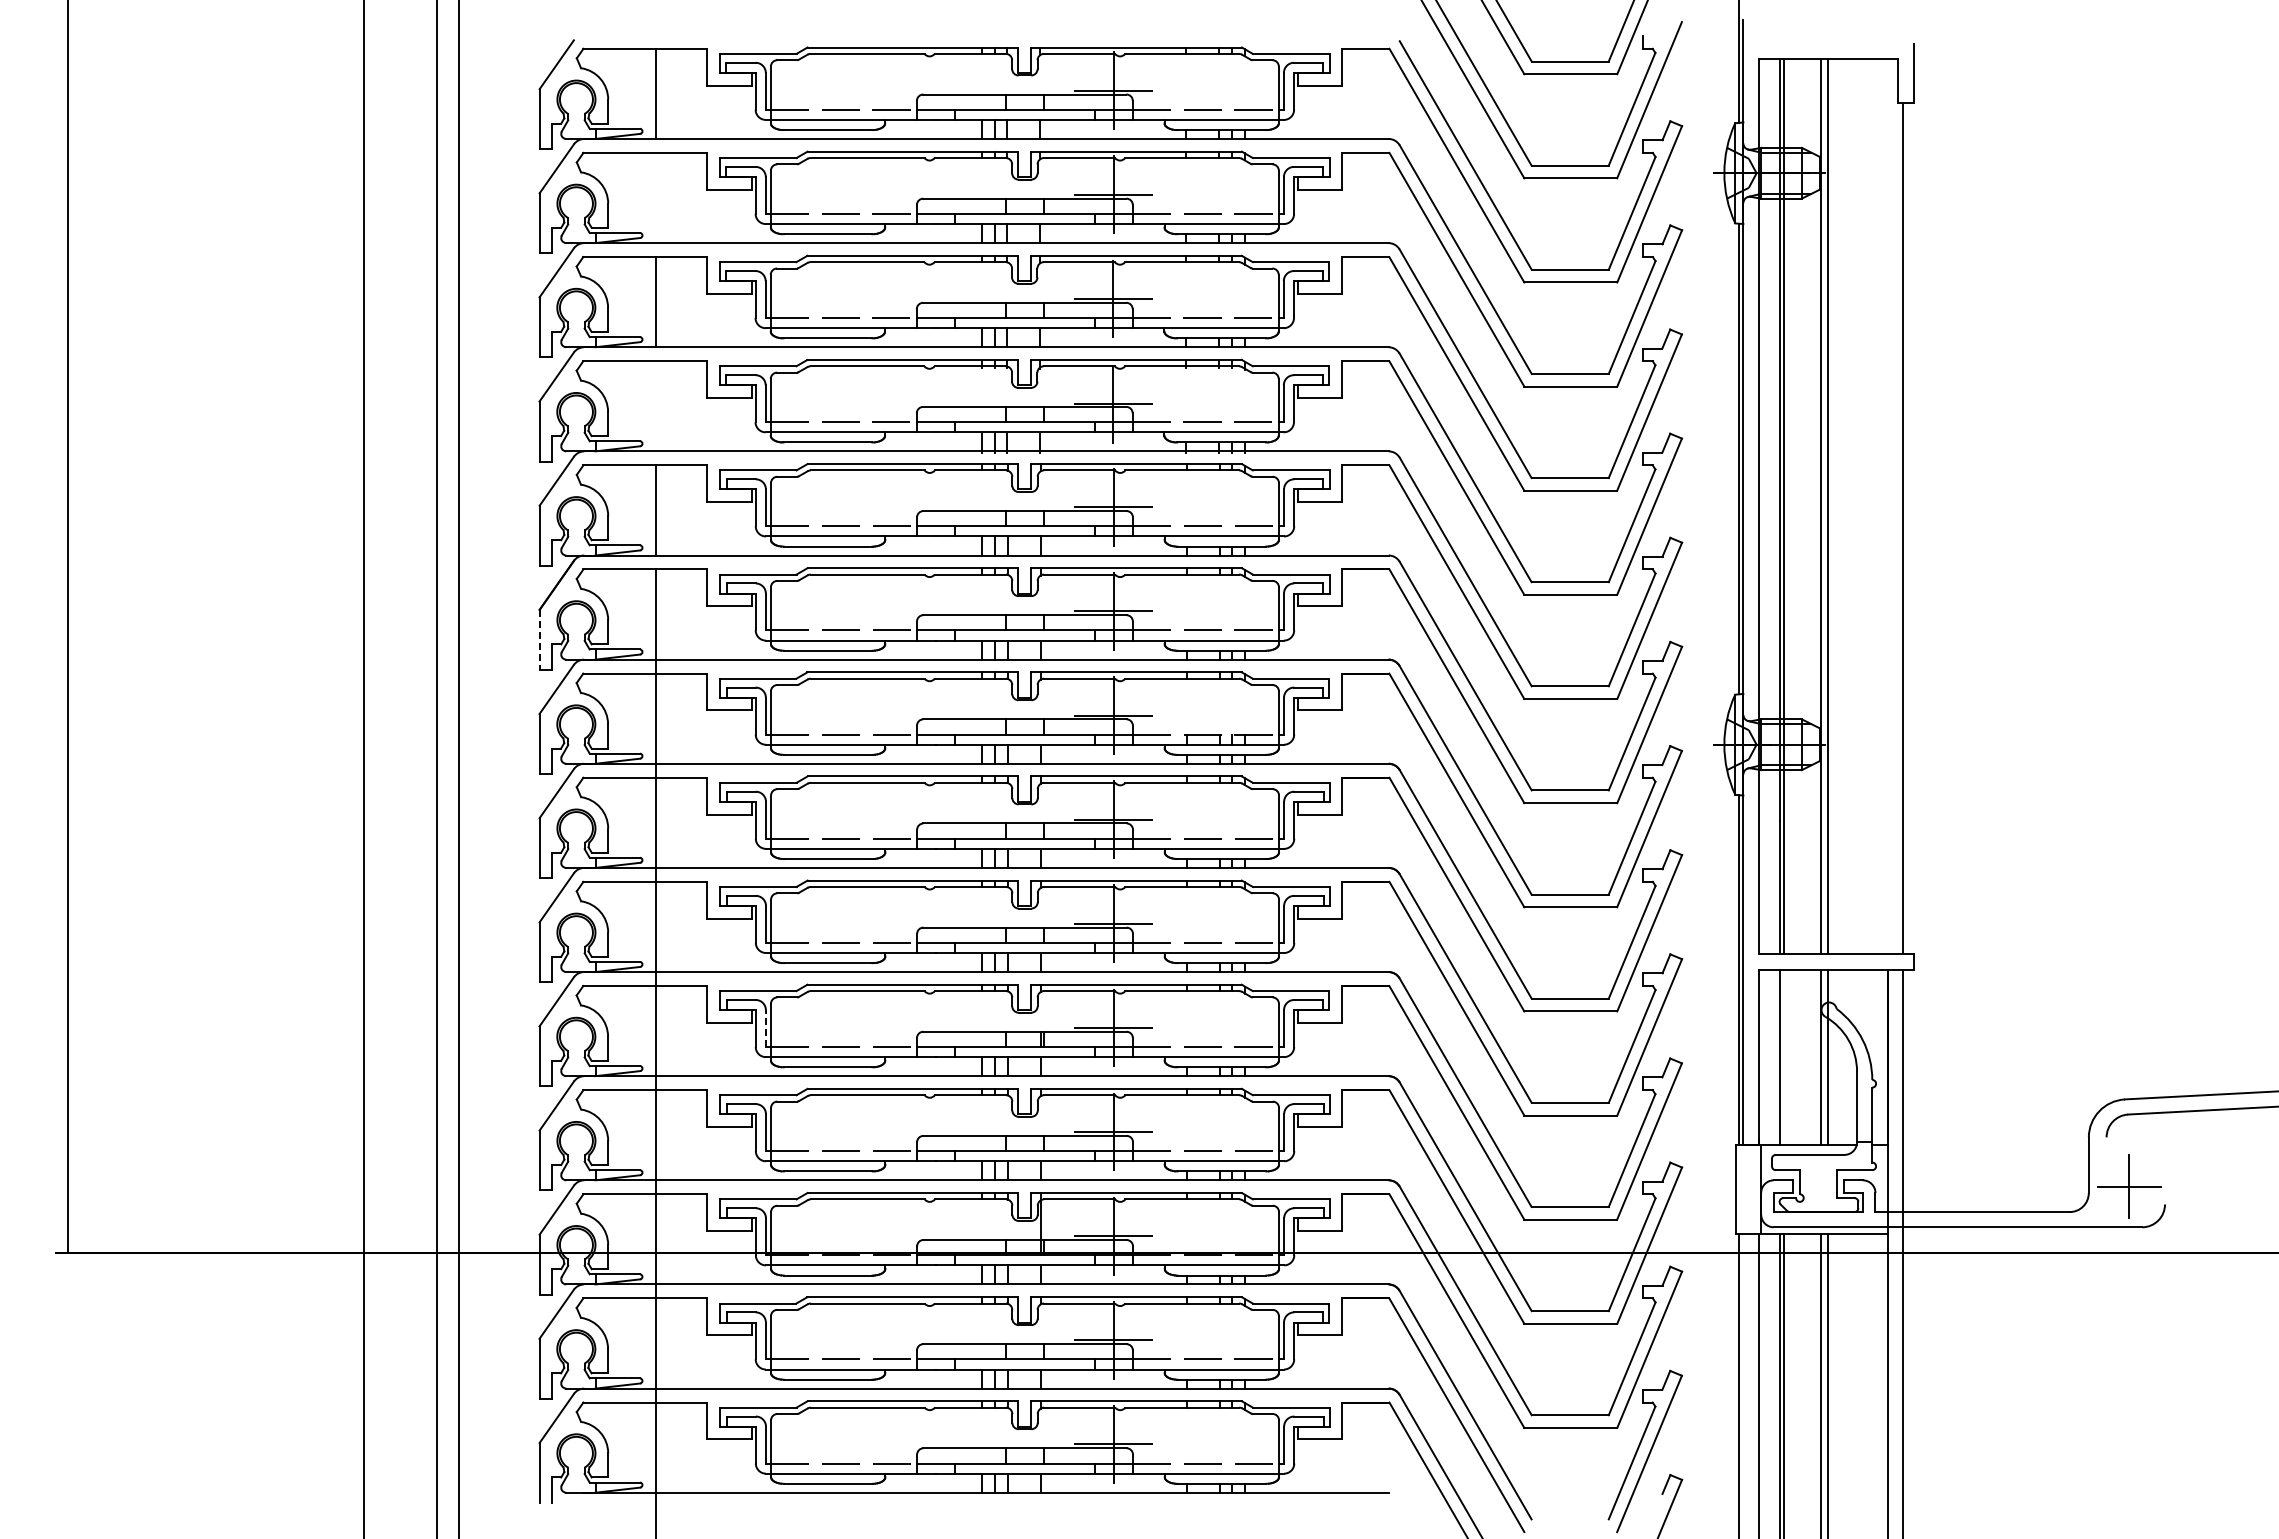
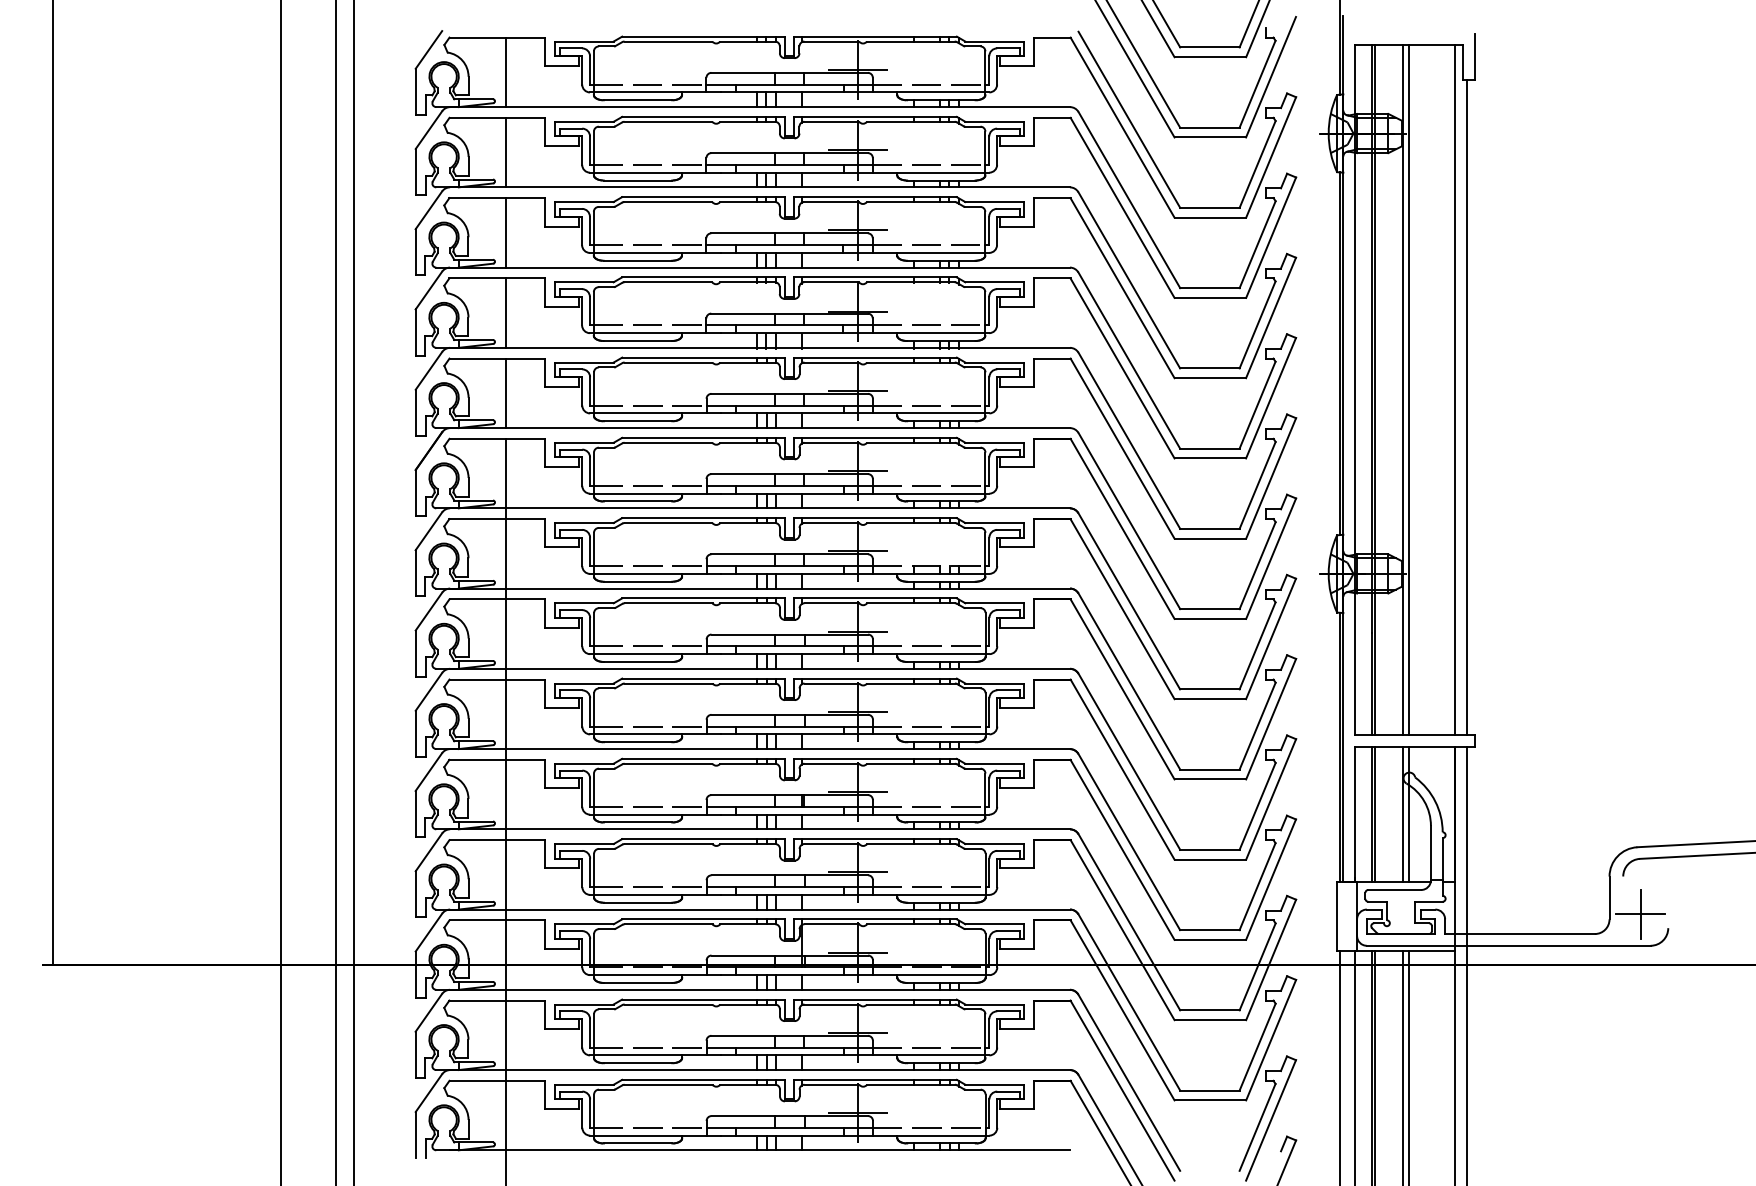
line: (656, 197) -> (505, 152), added
line: (656, 406) -> (505, 313), added
line: (1888, 506) -> (1455, 390), added
line: (539, 639) -> (415, 492), dashed -> solid
line: (765, 1028) -> (589, 792), dashed -> solid
line: (1783, 1056) -> (1374, 814), added

